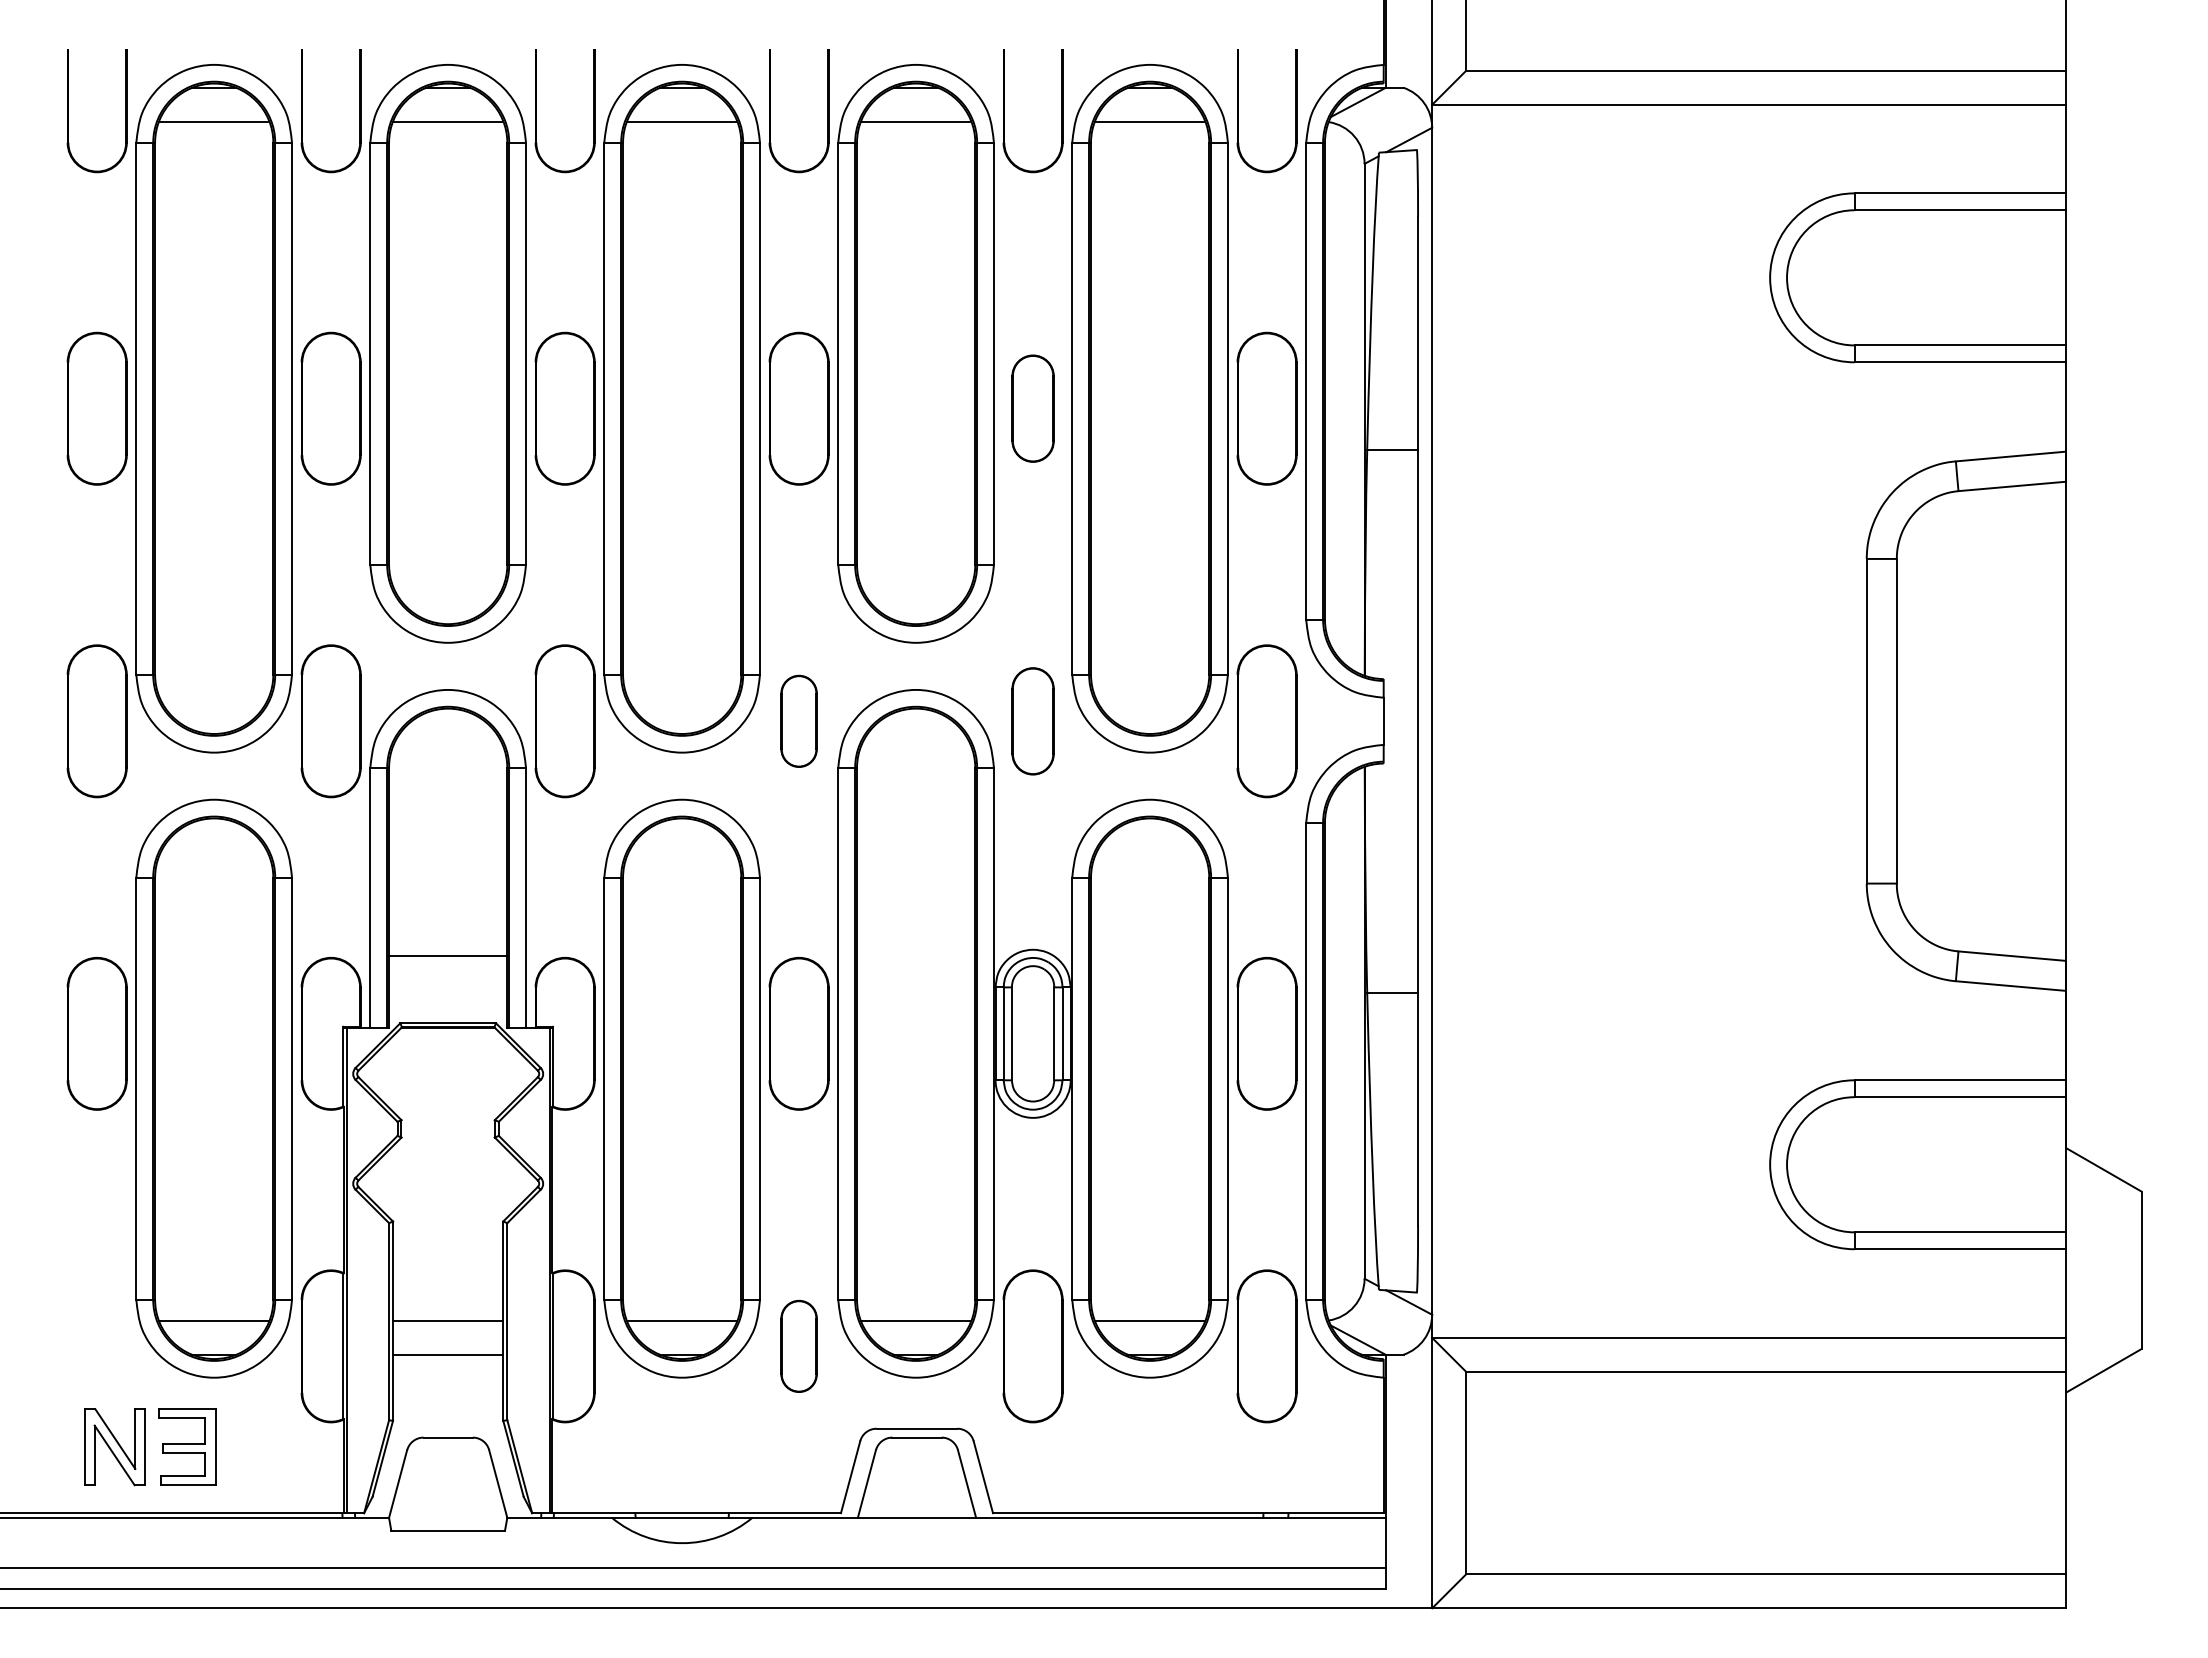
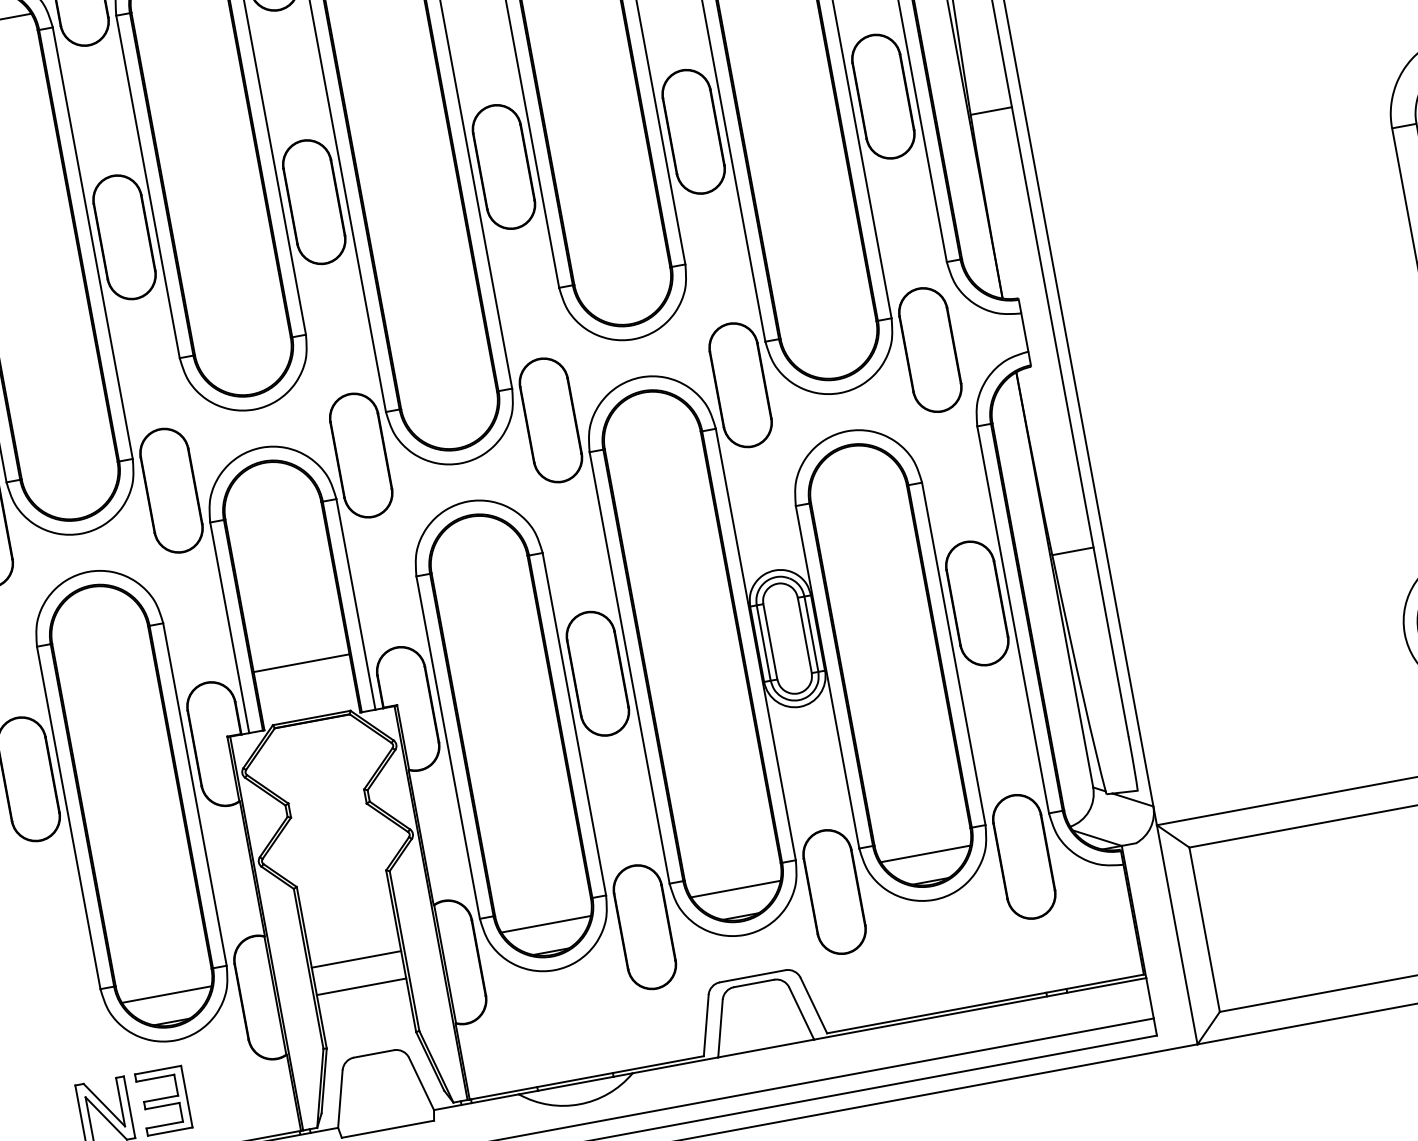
part: (1032, 408) -> (693, 131), size x1.43
part: (798, 721) -> (550, 420), size x1.67
part: (1032, 721) -> (740, 385), size x1.43
part: (798, 1346) -> (644, 927), size x1.67

